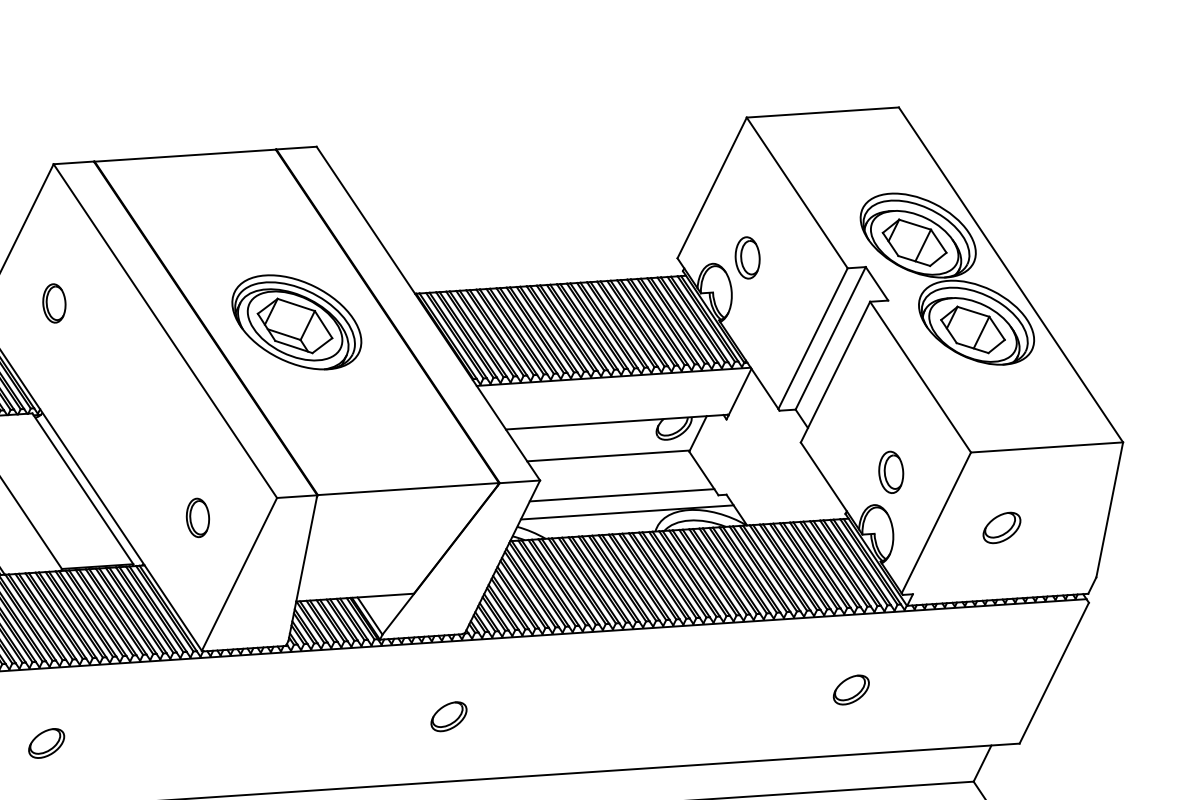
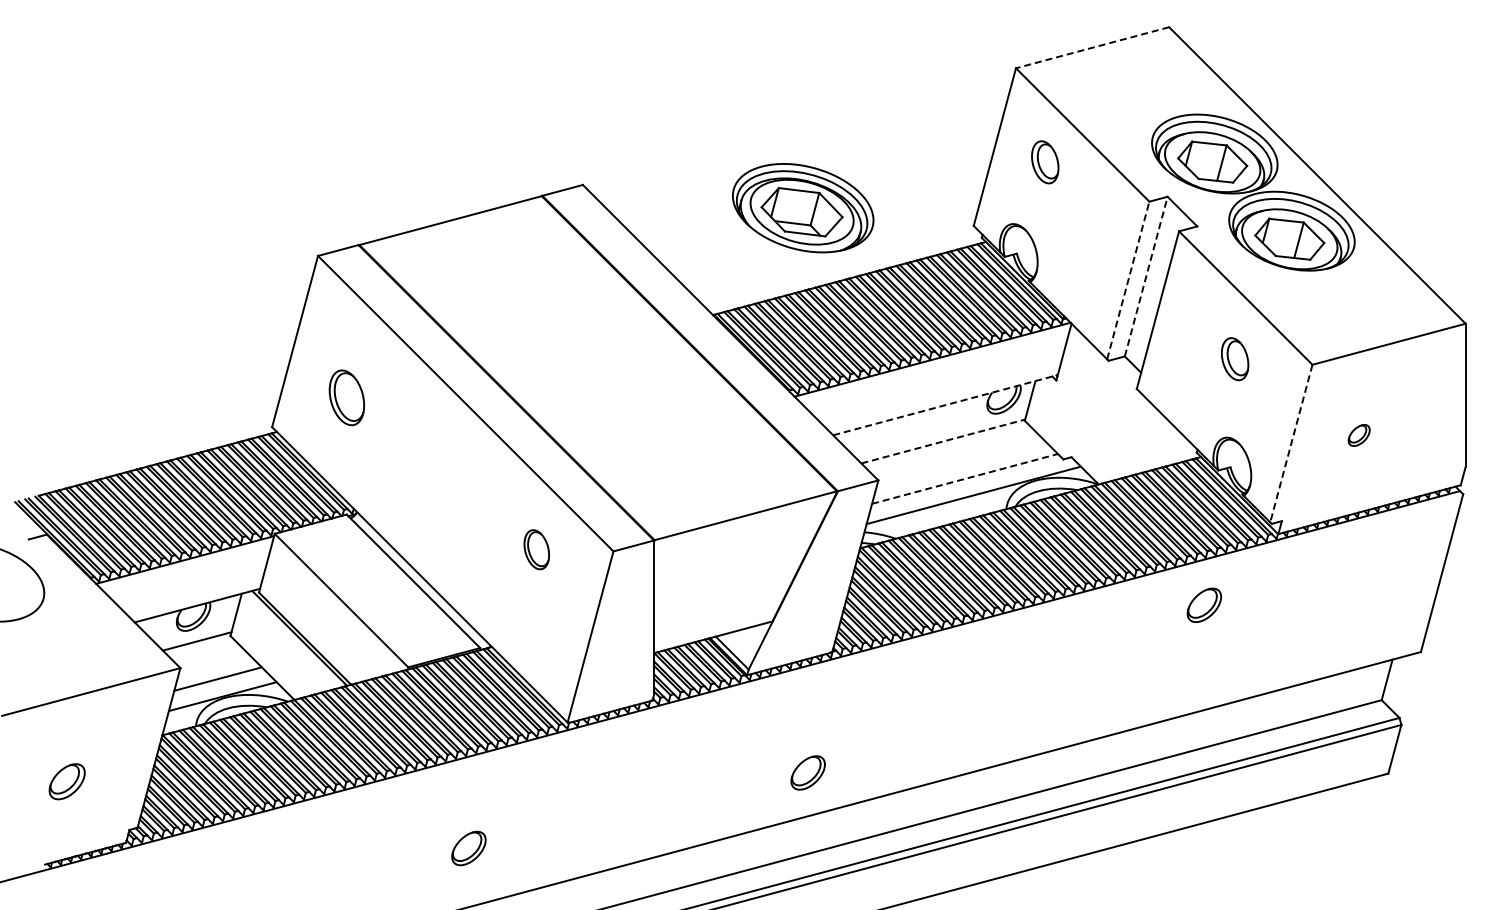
line: (822, 112) -> (1092, 47), solid -> dashed
part: (747, 258) -> (1045, 162), moved
part: (54, 303) -> (346, 397), size x1.4
part: (297, 322) -> (803, 208), moved
line: (813, 338) -> (1128, 280), solid -> dashed
line: (830, 338) -> (1146, 276), solid -> dashed
line: (617, 422) -> (945, 405), solid -> dashed
line: (608, 455) -> (943, 441), solid -> dashed
part: (891, 472) -> (1235, 359), moved
line: (622, 494) -> (965, 478), solid -> dashed
part: (197, 517) -> (536, 549), moved
line: (936, 522) -> (1291, 443), solid -> dashed
part: (1001, 527) -> (1358, 435), size x0.6
part: (851, 689) -> (1204, 604), moved
part: (448, 716) -> (807, 772), moved
part: (46, 743) -> (468, 848), moved

